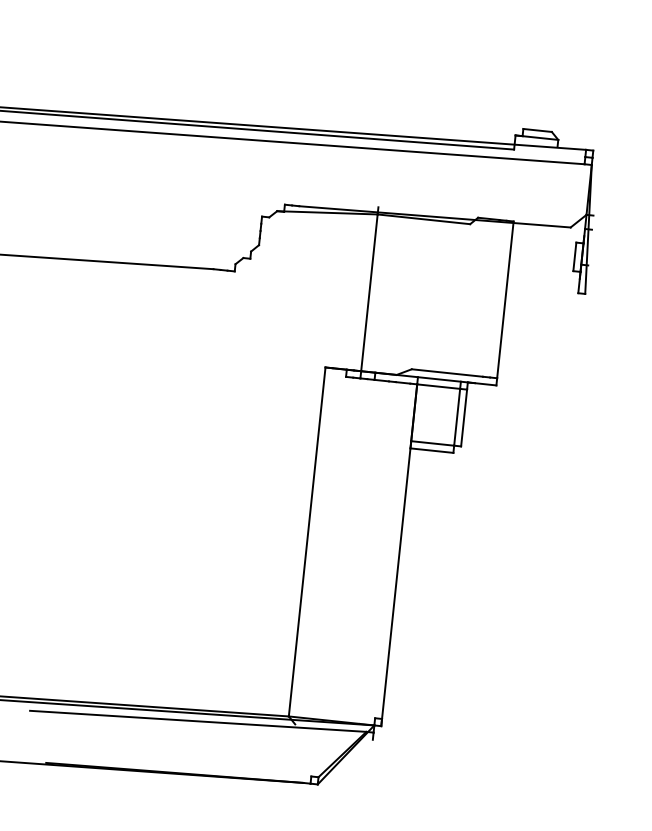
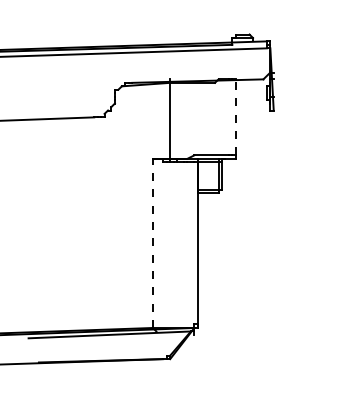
line: (504, 300) -> (235, 117), solid -> dashed
line: (306, 542) -> (152, 243), solid -> dashed

